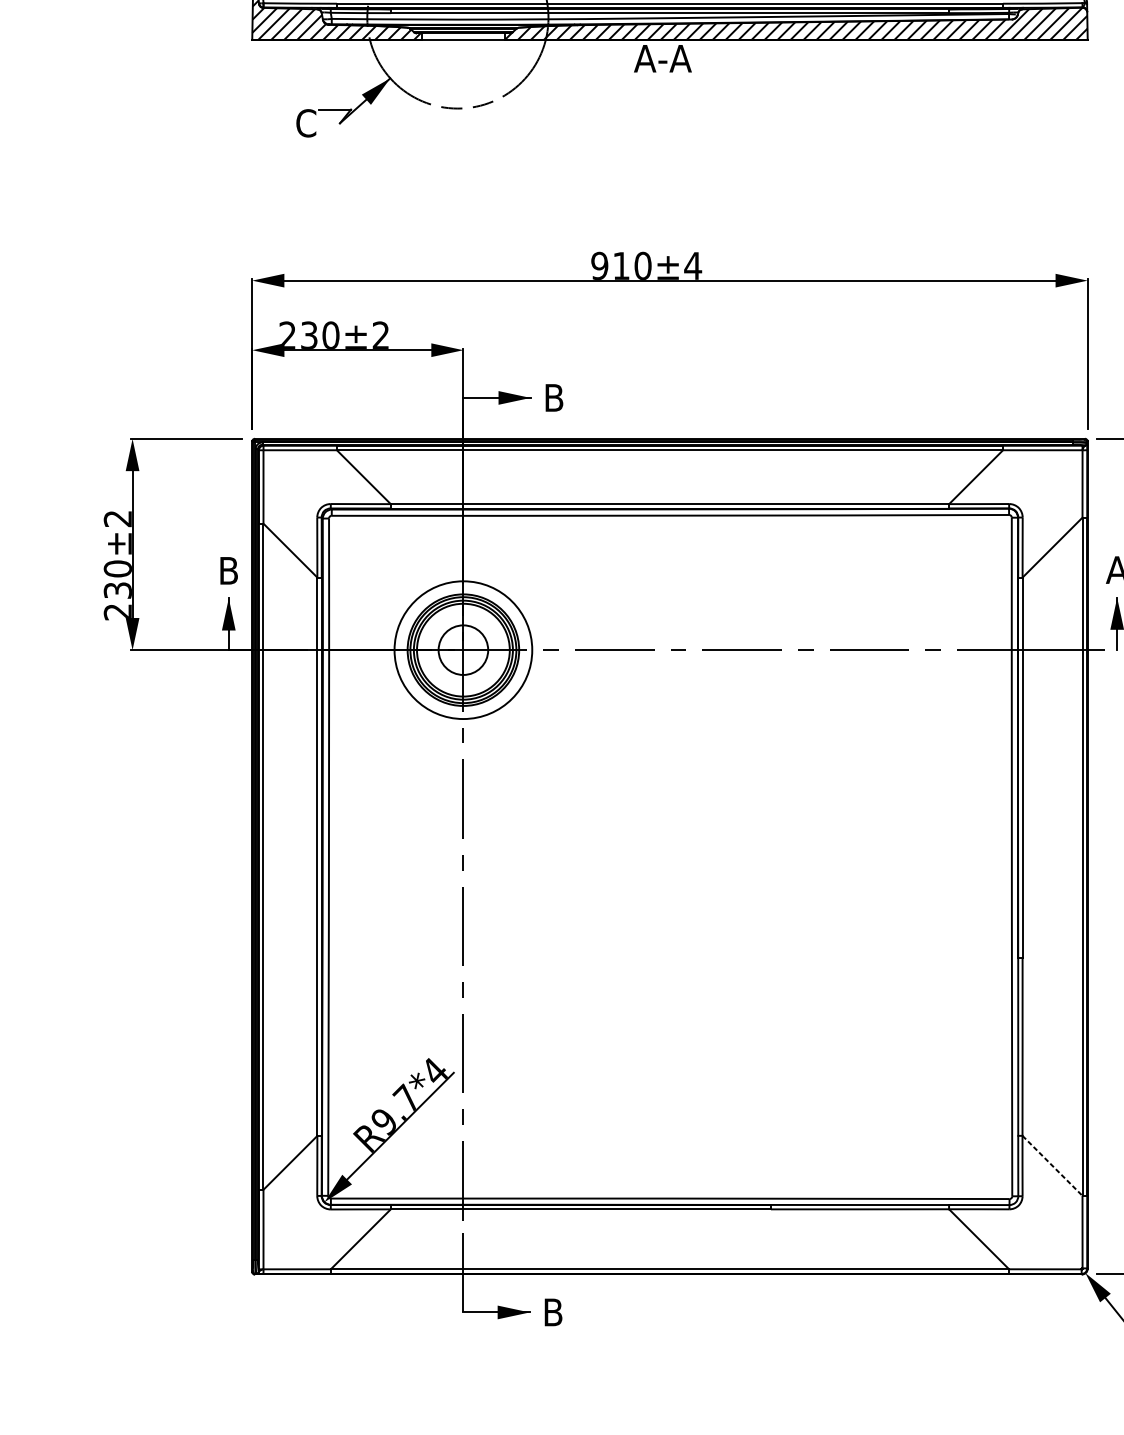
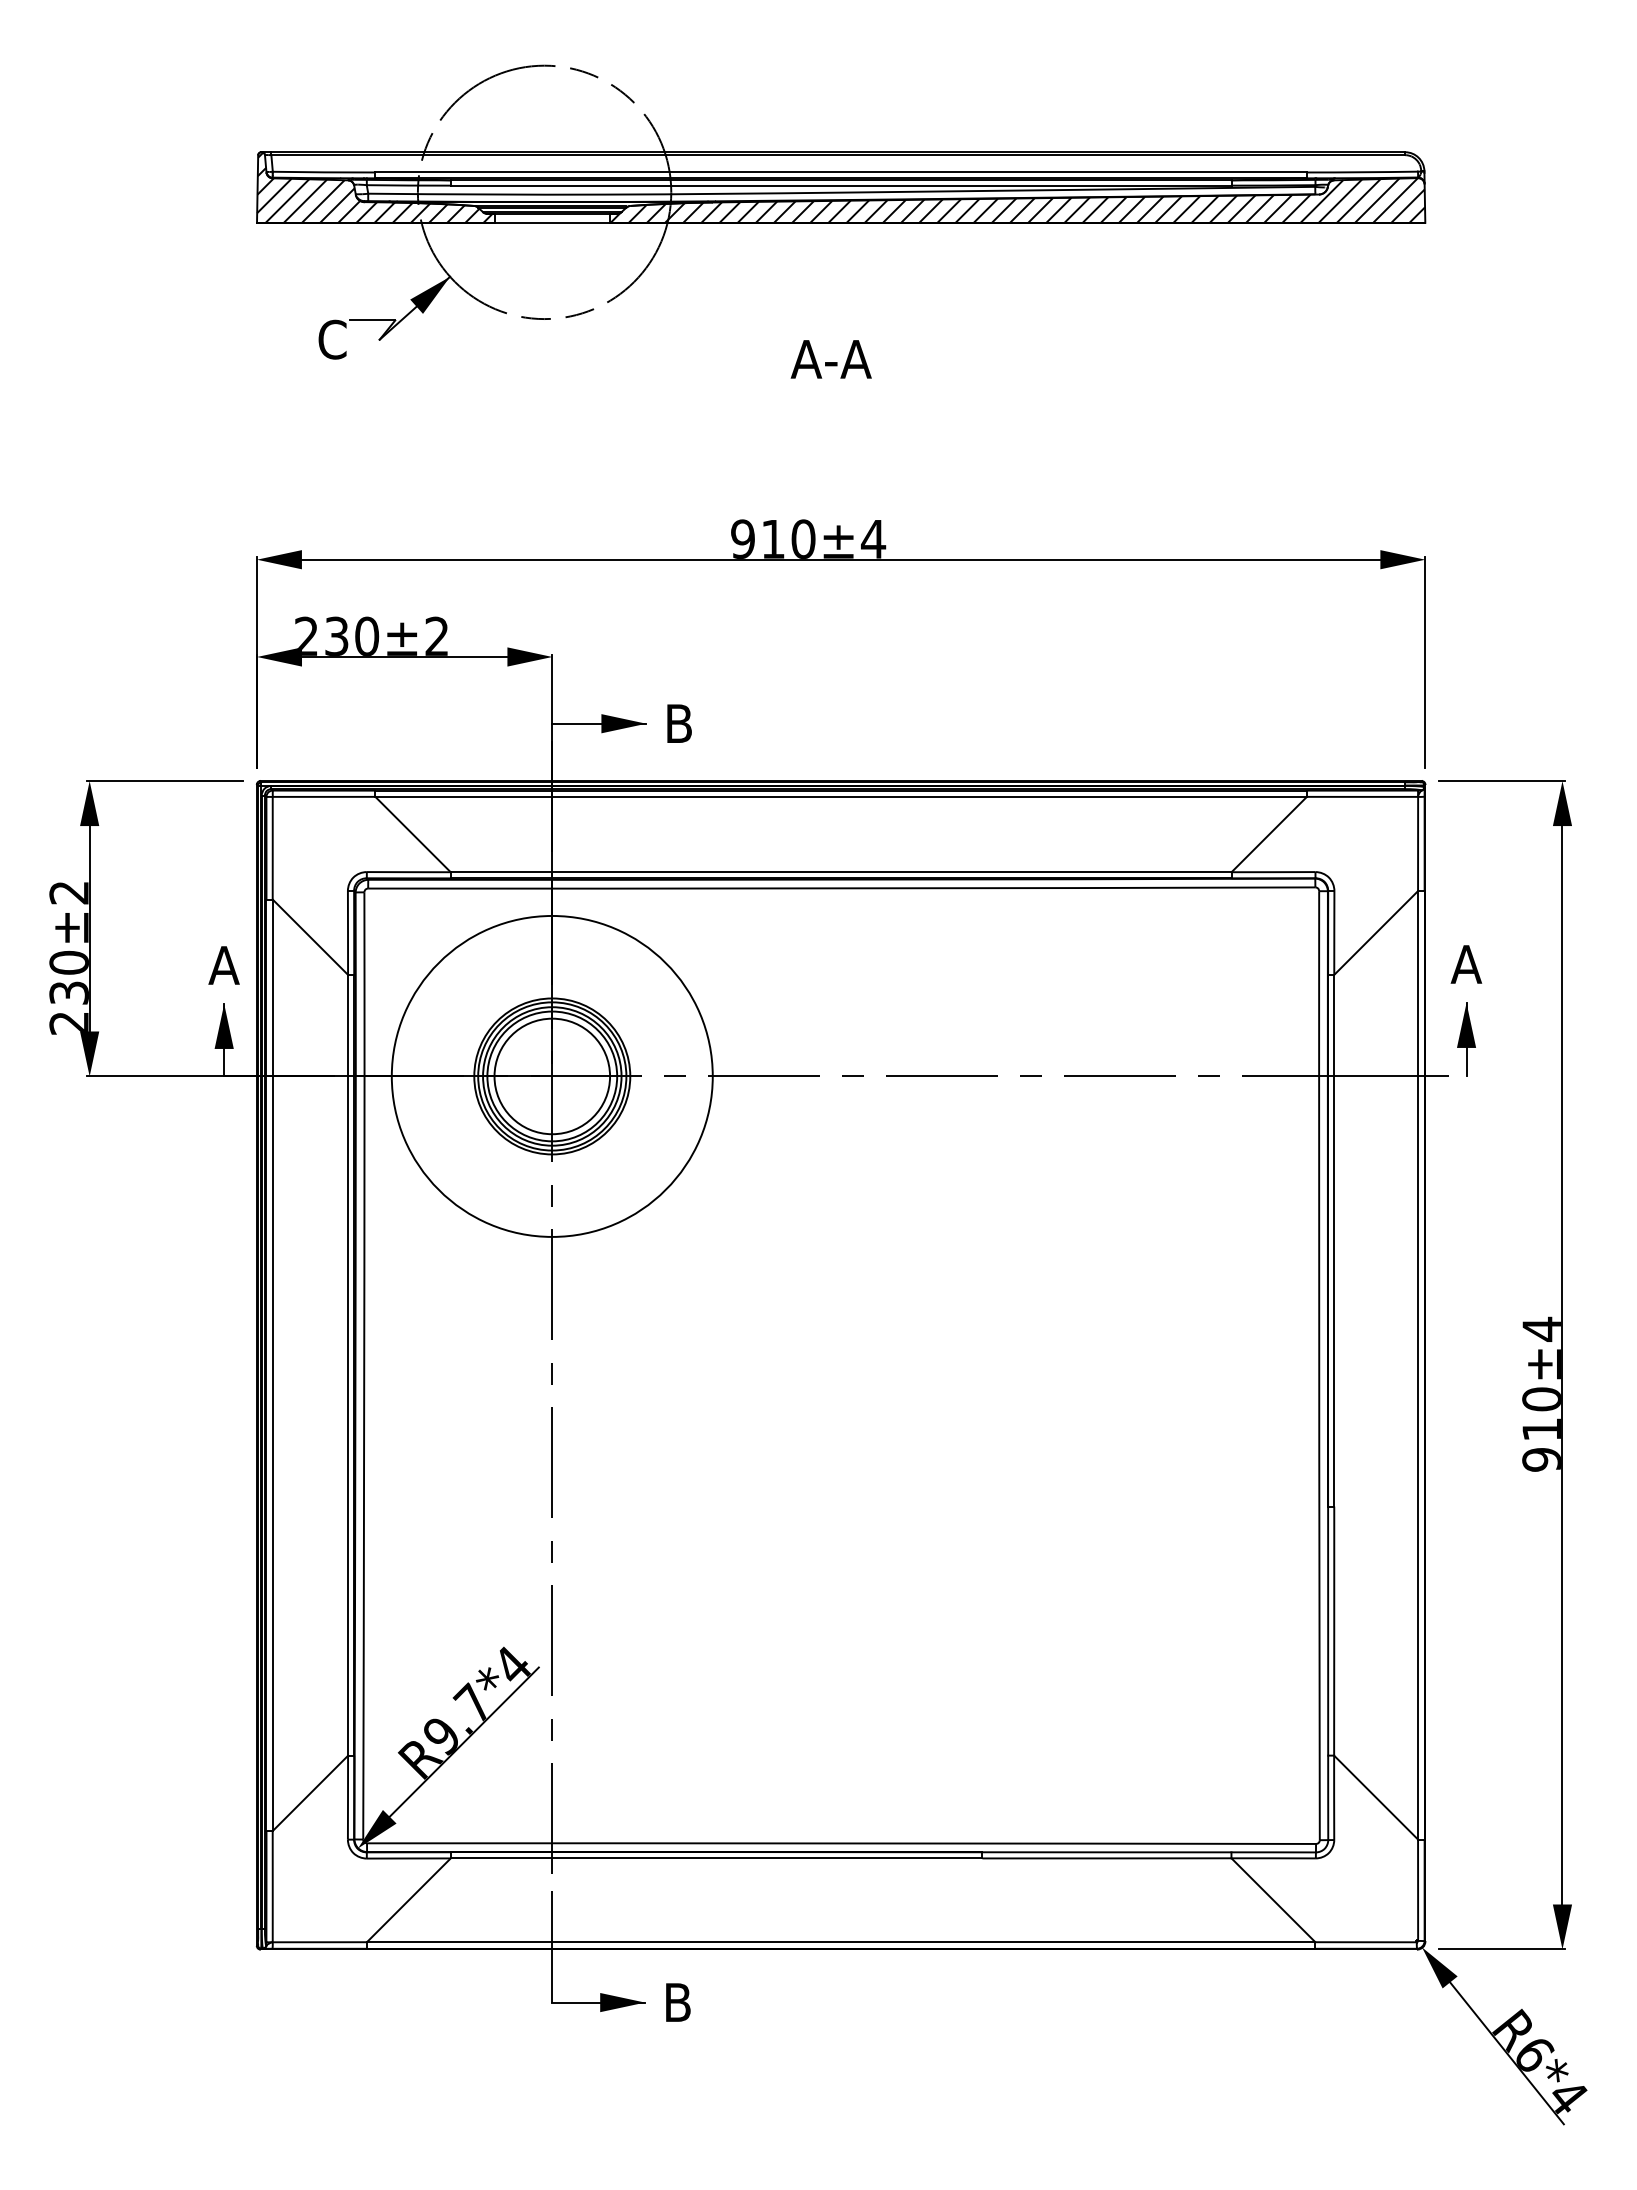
text: (662, 58) -> (830, 359), moved
text: (228, 570) -> (223, 965), B -> A
circle: (462, 649) -> (551, 1075), size x1.67
circle: (463, 650) -> (552, 1076), size x1.67
line: (1052, 1165) -> (1376, 1797), dashed -> solid

